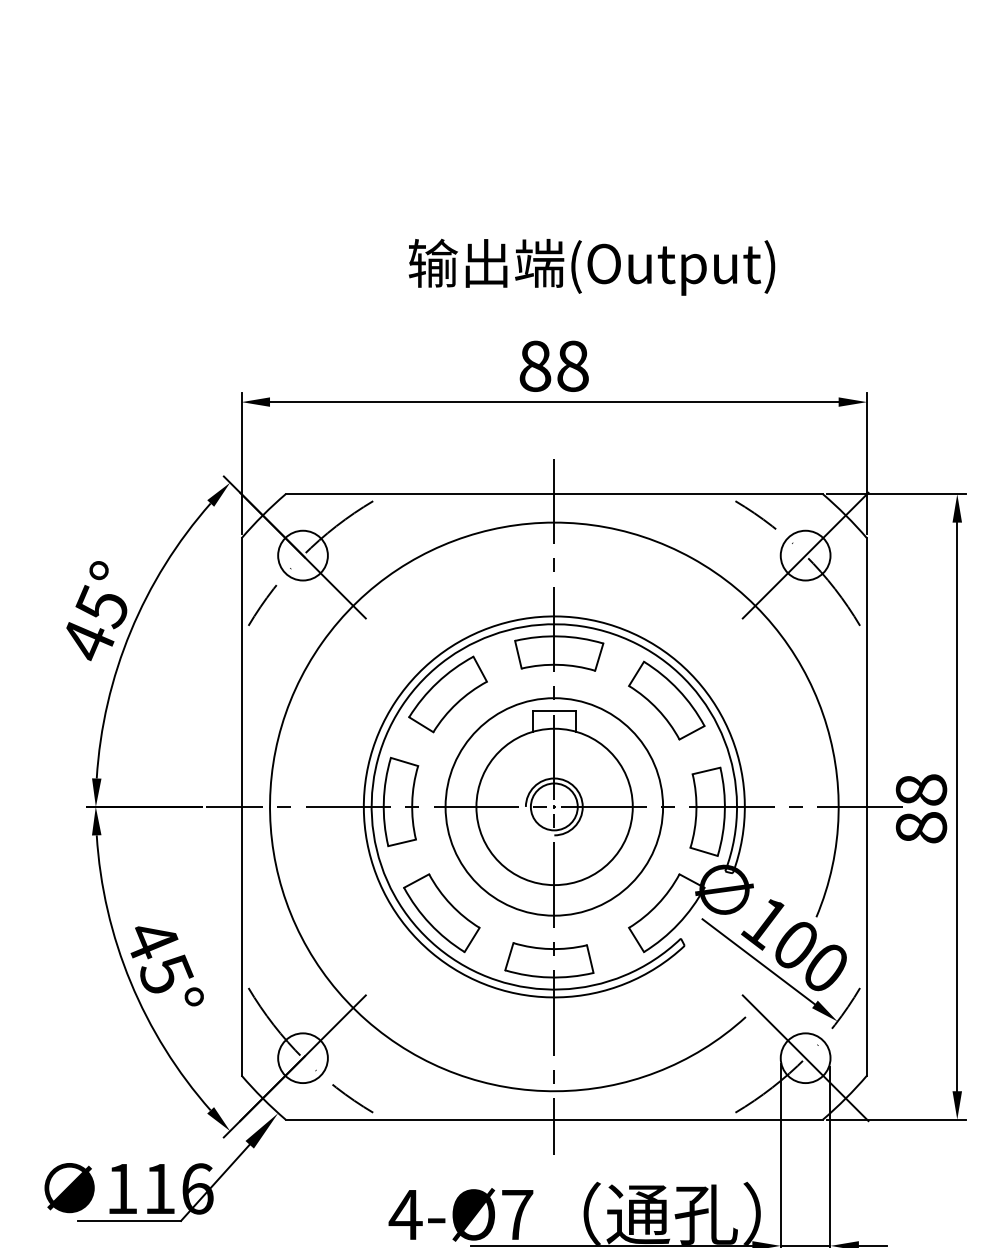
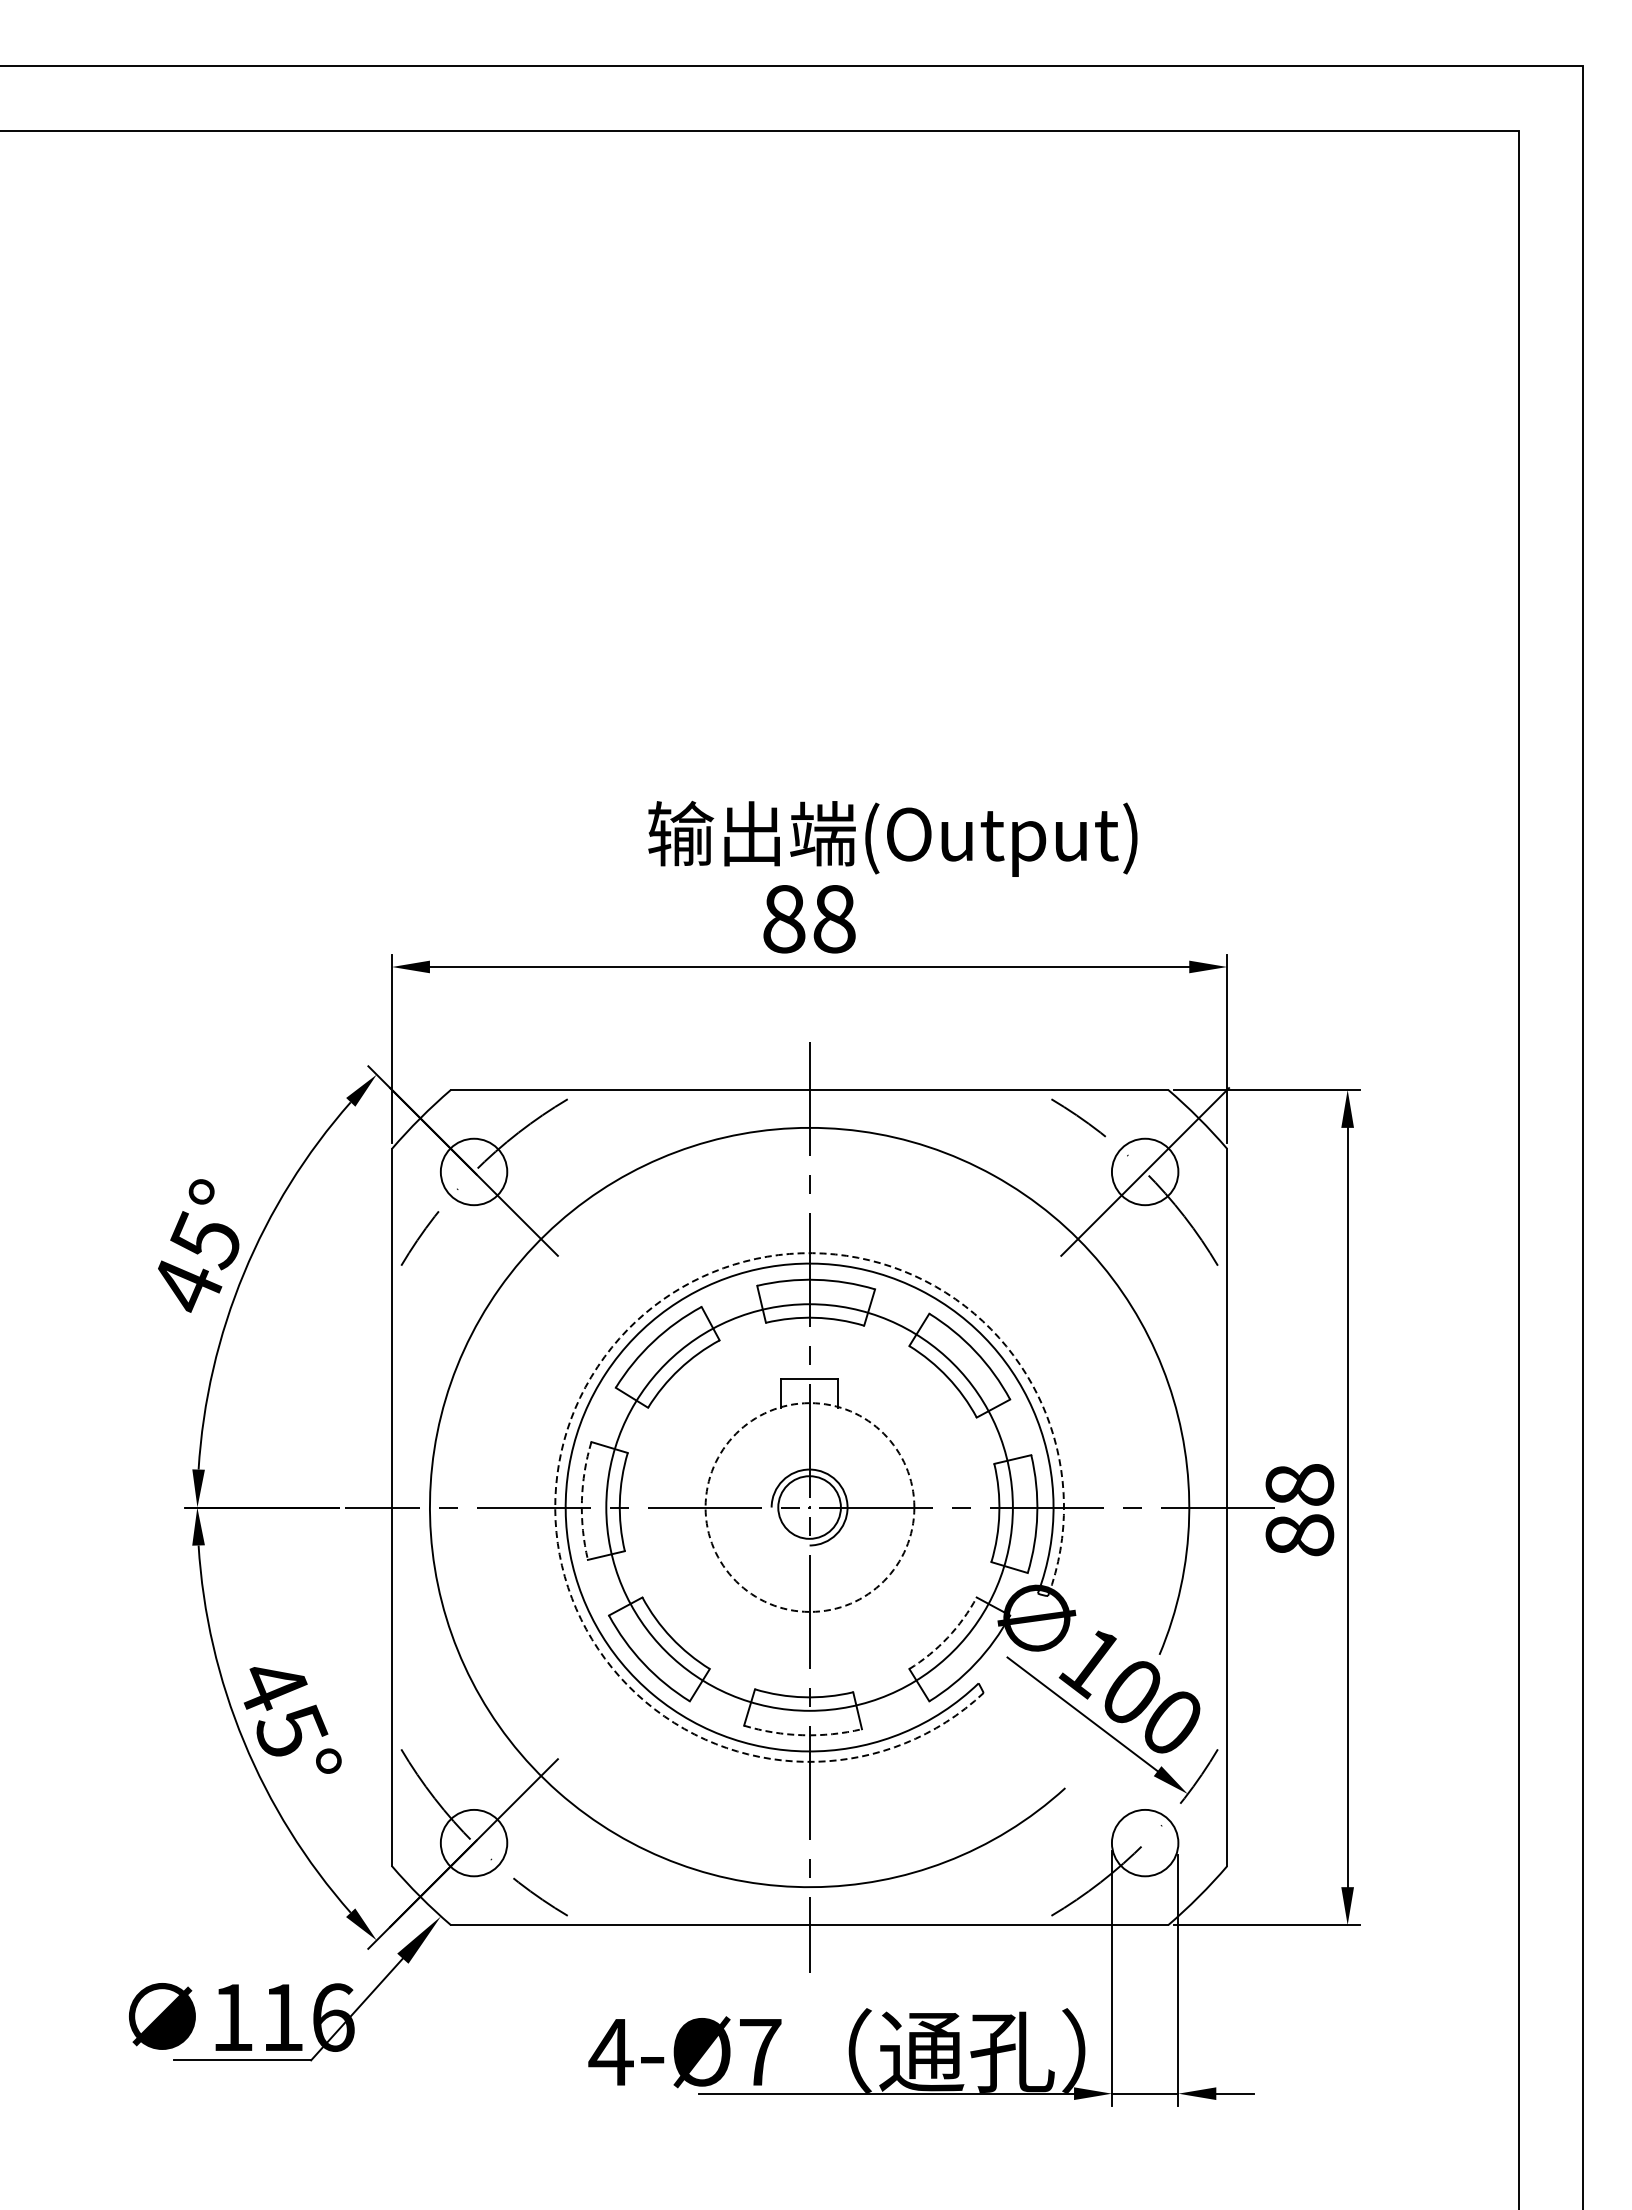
text: (591, 266) -> (892, 838), moved
arc: (395, 701) -> (597, 1366), solid -> dashed
arc: (383, 801) -> (581, 1500), solid -> dashed
circle: (554, 806) -> (809, 1507), size x1.4
circle: (554, 806) -> (809, 1507), solid -> dashed
arc: (657, 904) -> (947, 1637), solid -> dashed
arc: (549, 977) -> (802, 1735), solid -> dashed
line: (805, 1057) -> (1145, 1842), removed

